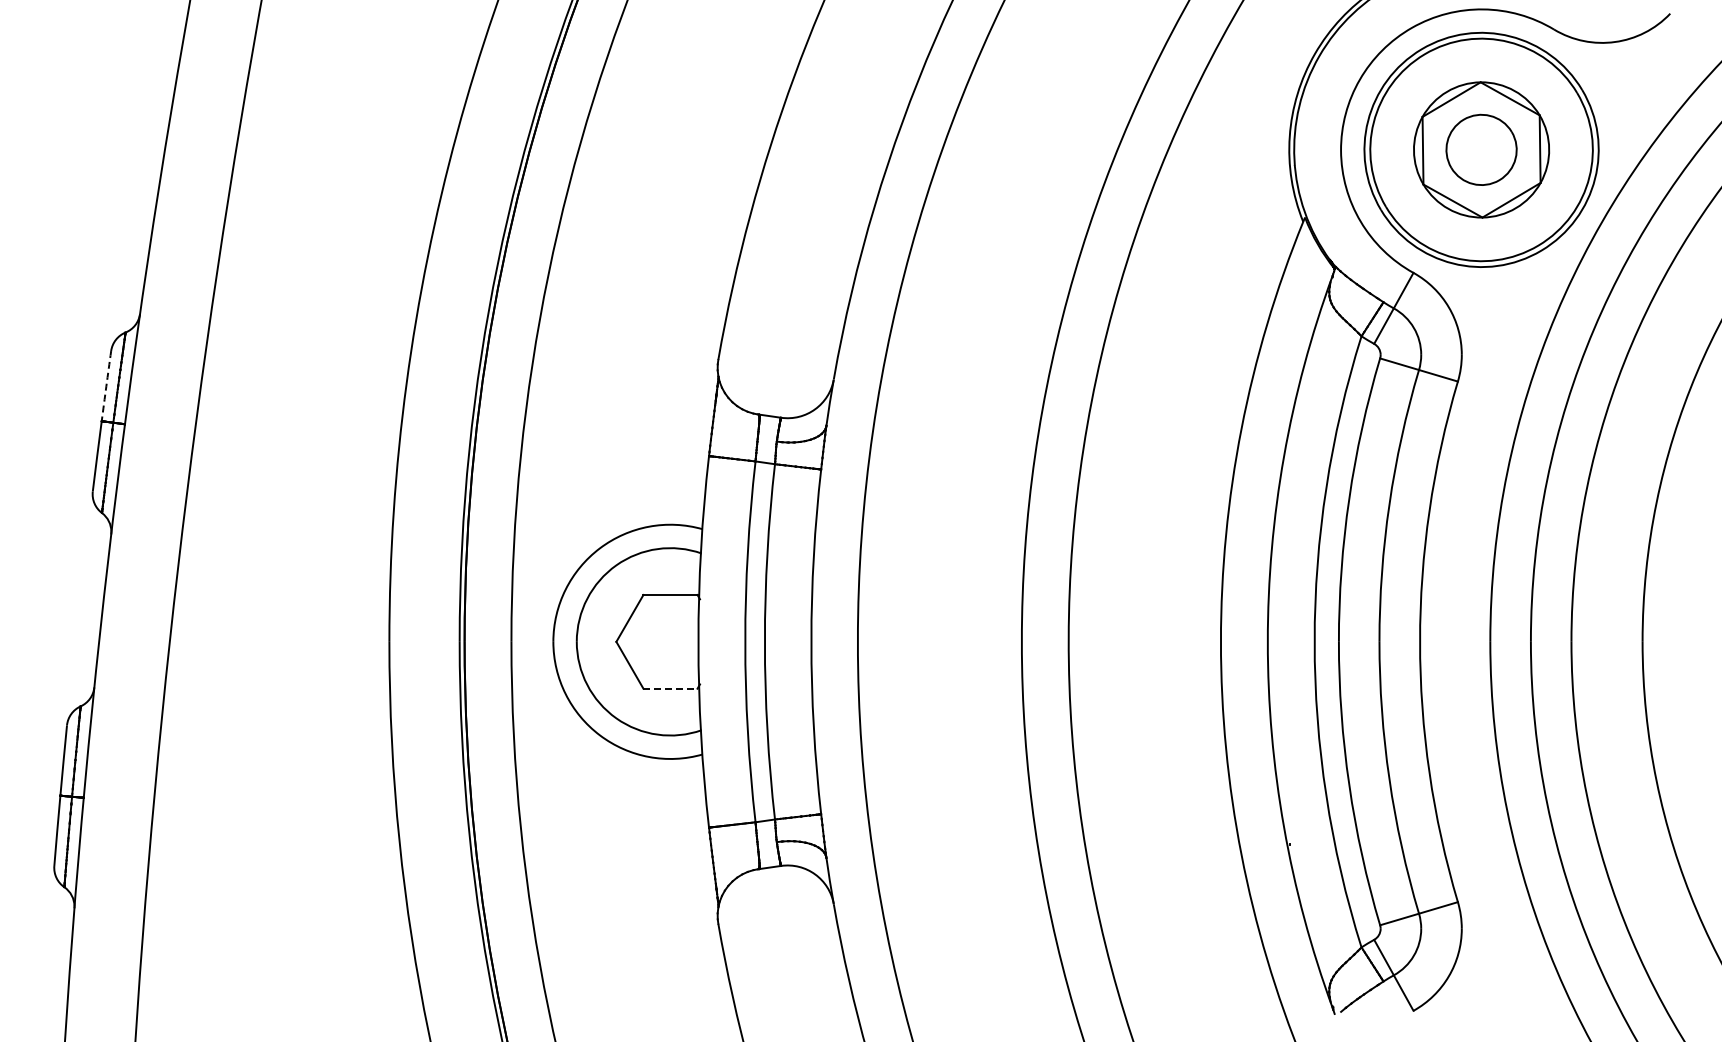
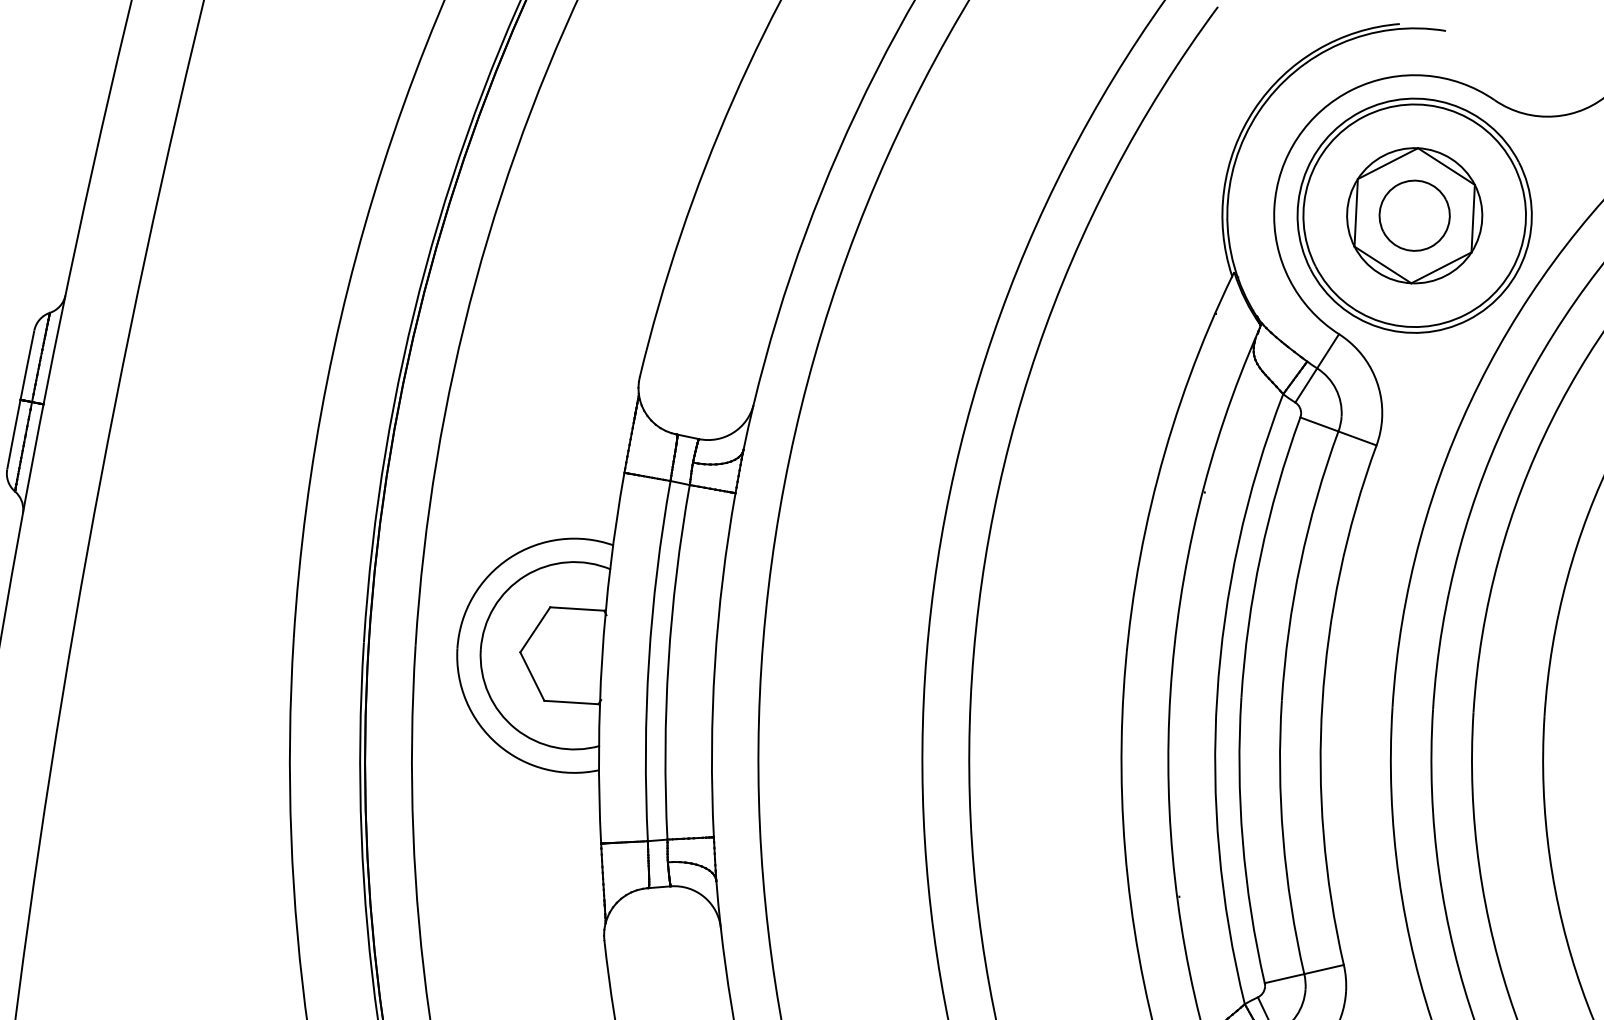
arc: (106, 386) -> (27, 365), dashed -> solid
line: (670, 688) -> (571, 702), dashed -> solid

